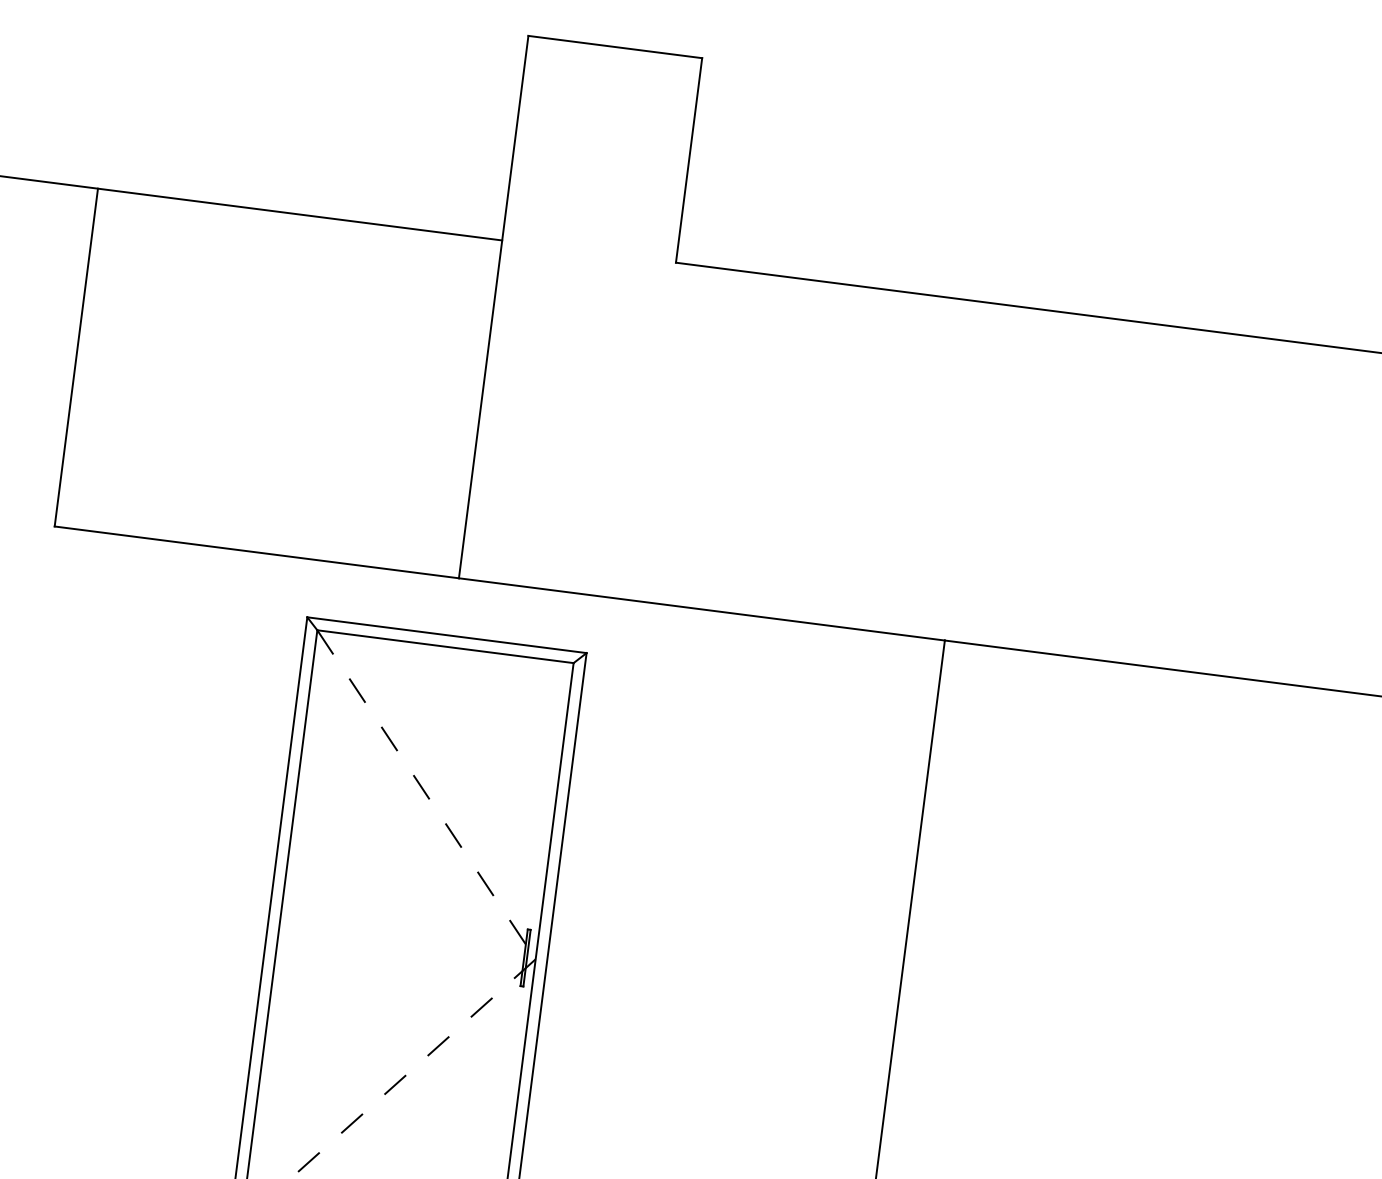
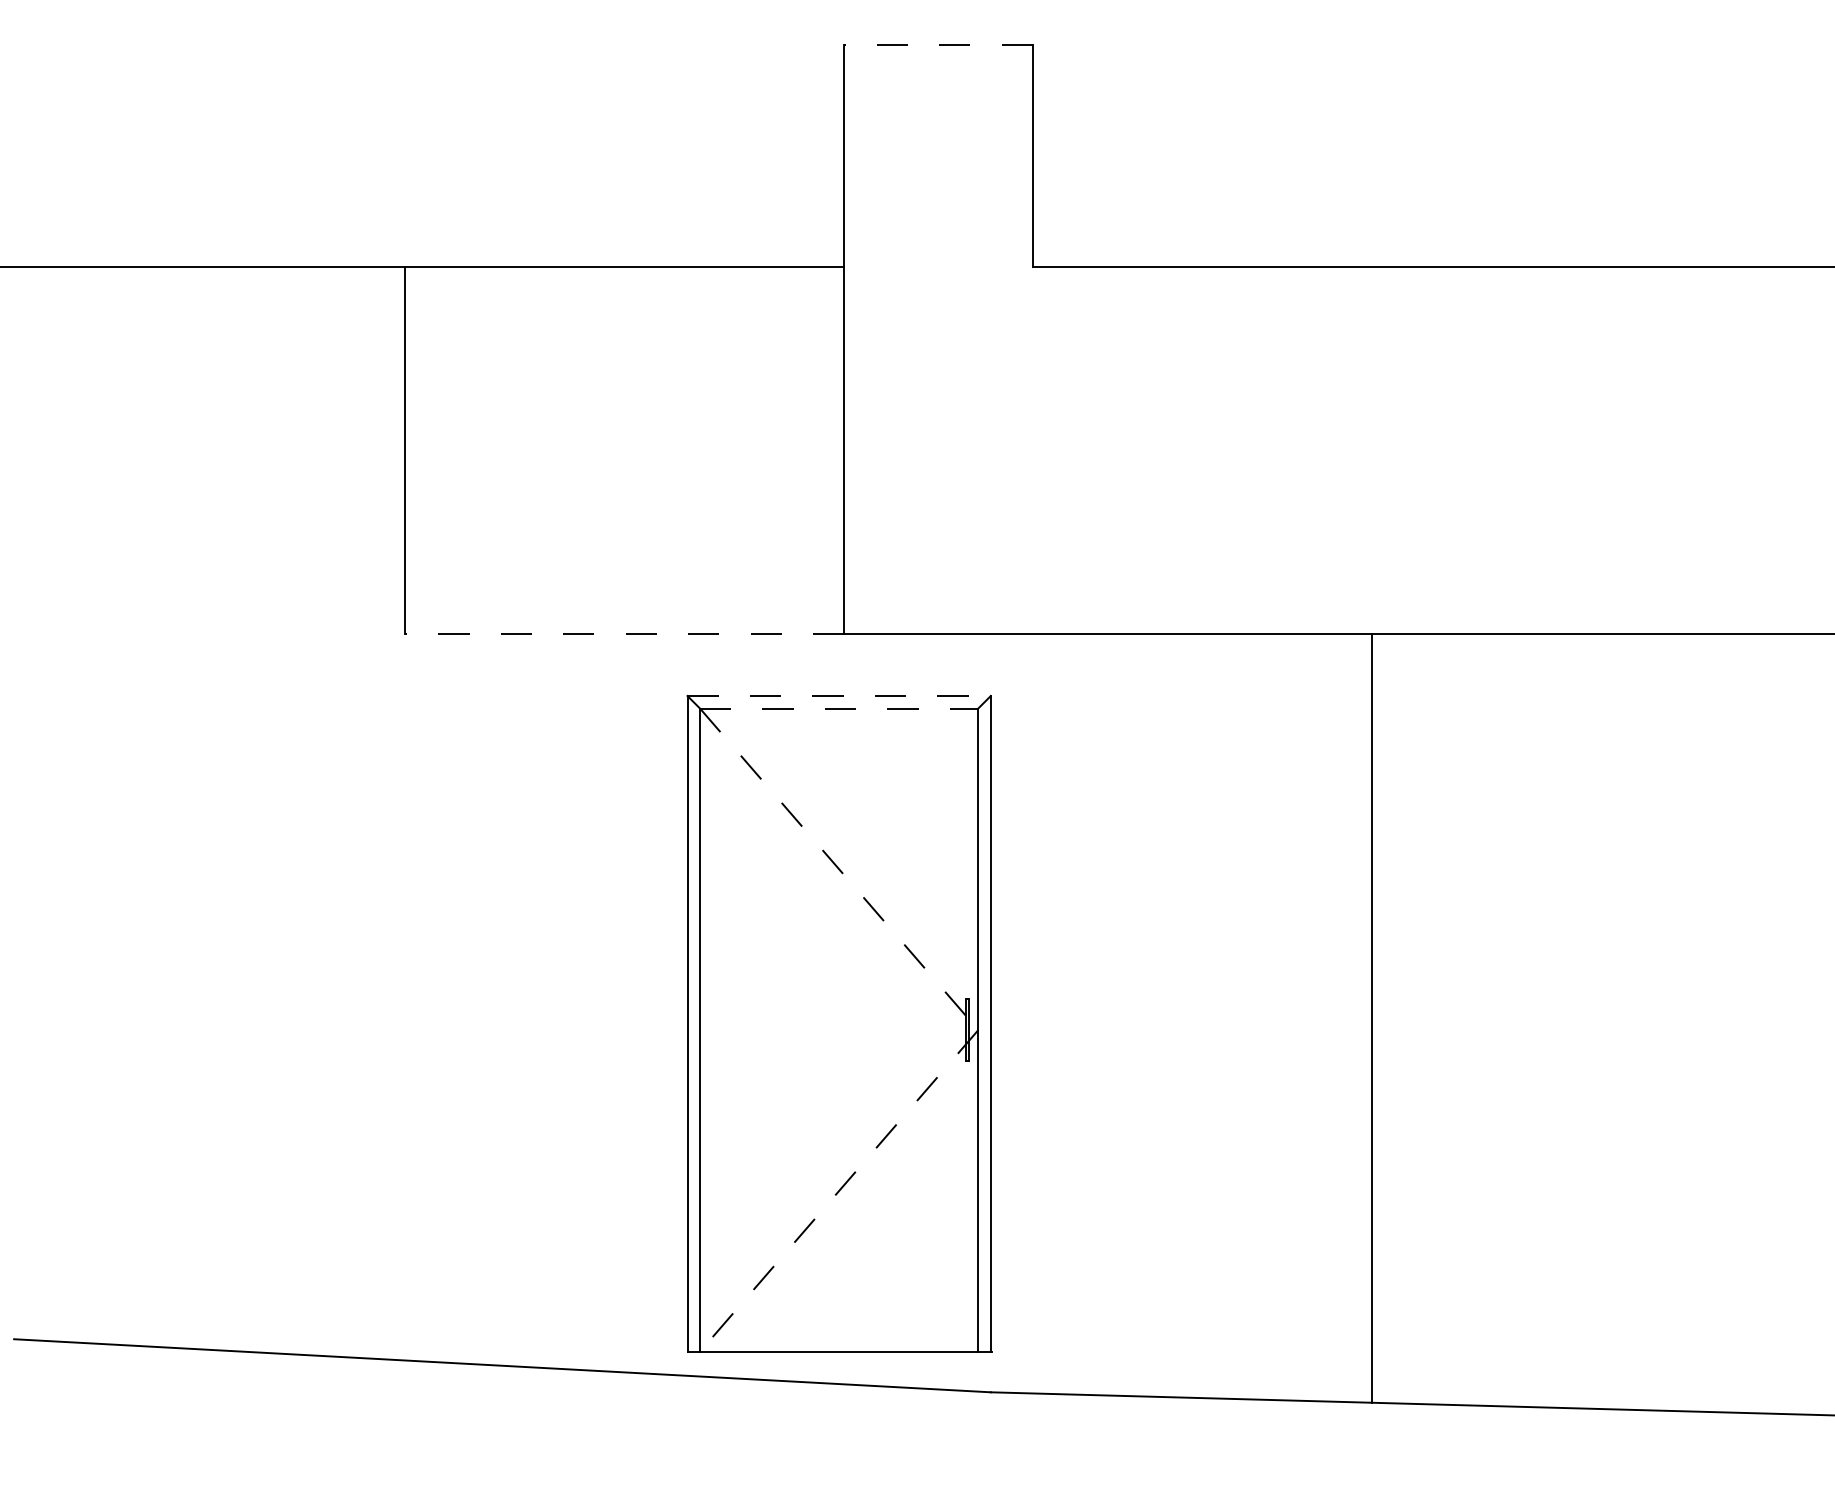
line: (615, 46) -> (938, 44), solid -> dashed
line: (256, 552) -> (624, 633), solid -> dashed
line: (447, 635) -> (839, 696), solid -> dashed
line: (445, 646) -> (839, 708), solid -> dashed

